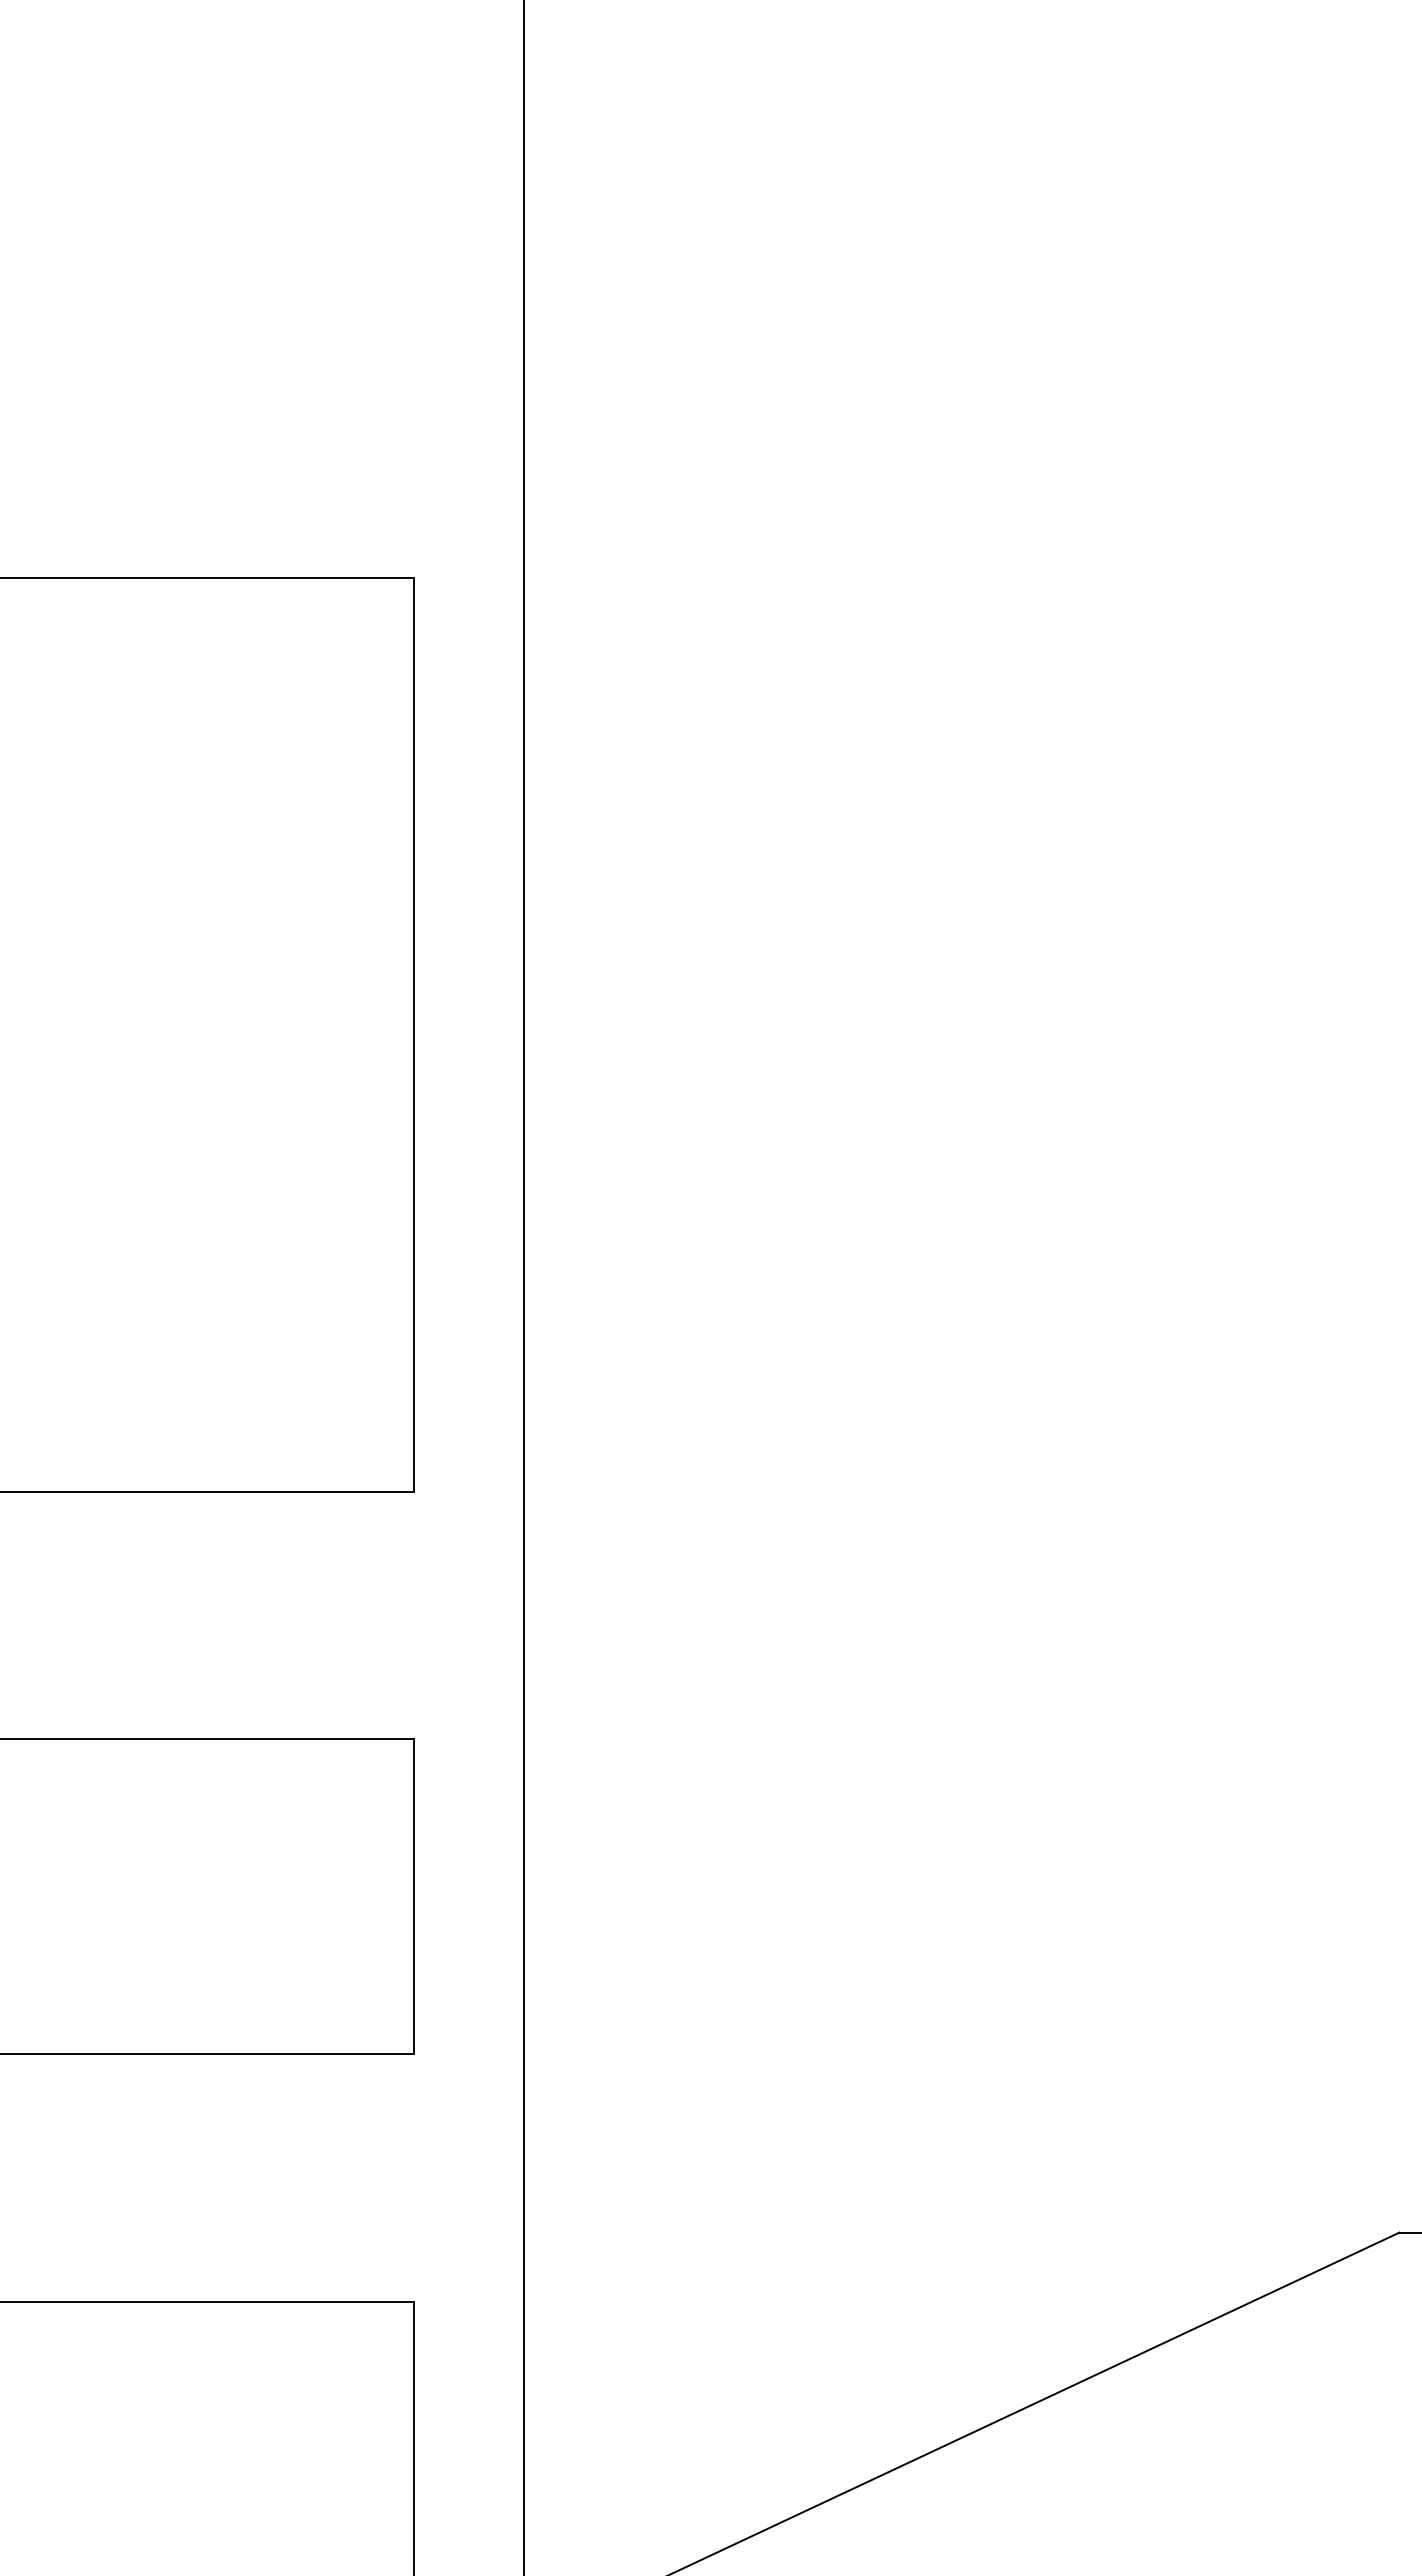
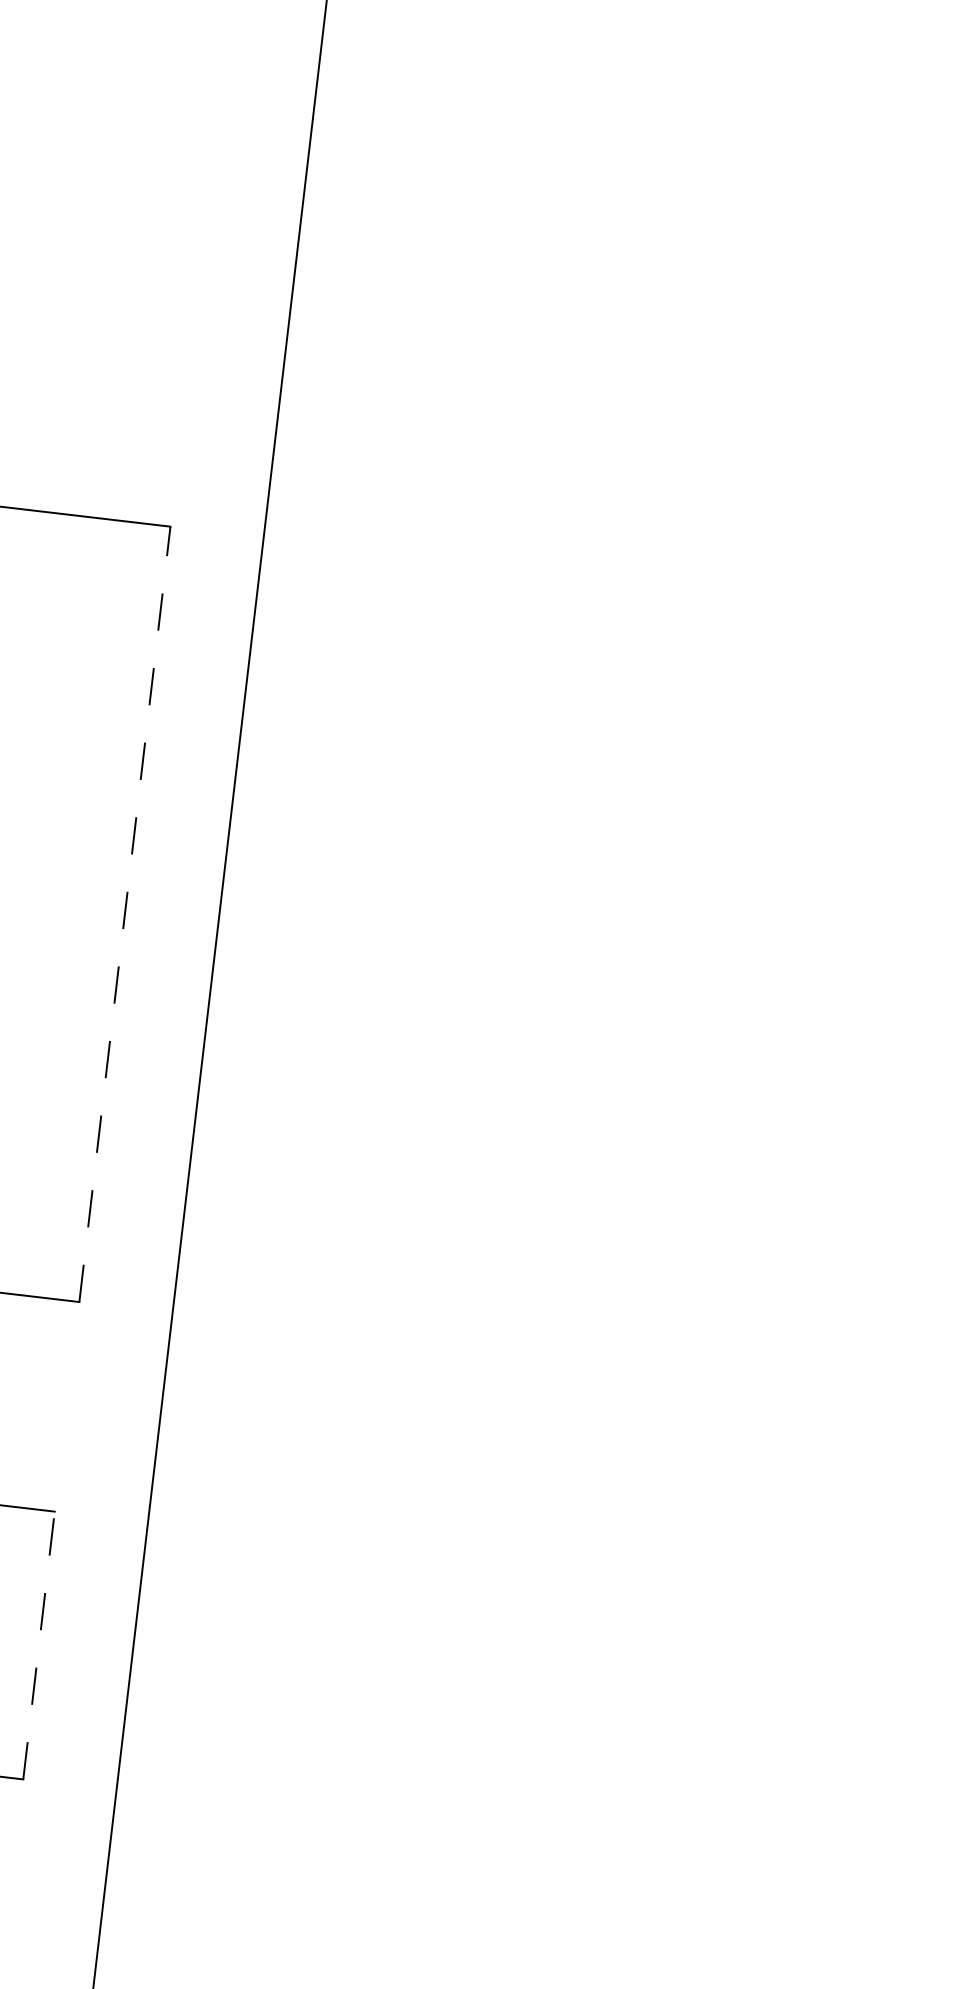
line: (413, 1034) -> (124, 914), solid -> dashed
line: (413, 1896) -> (38, 1645), solid -> dashed

